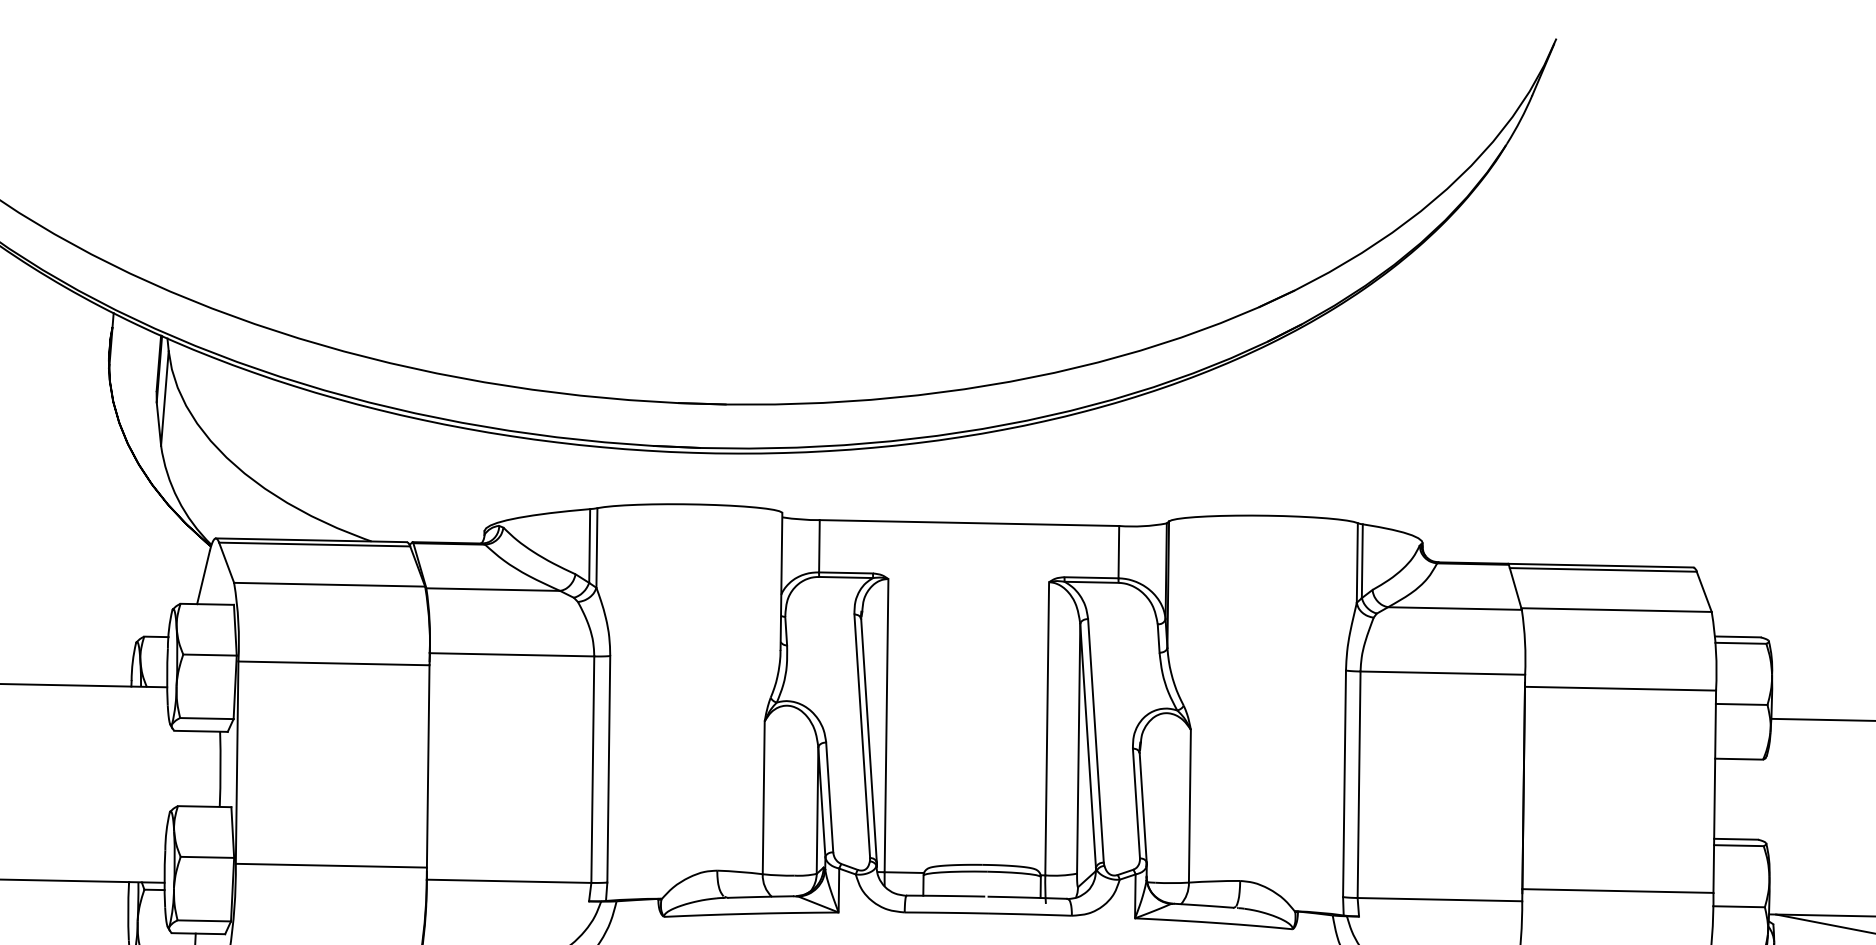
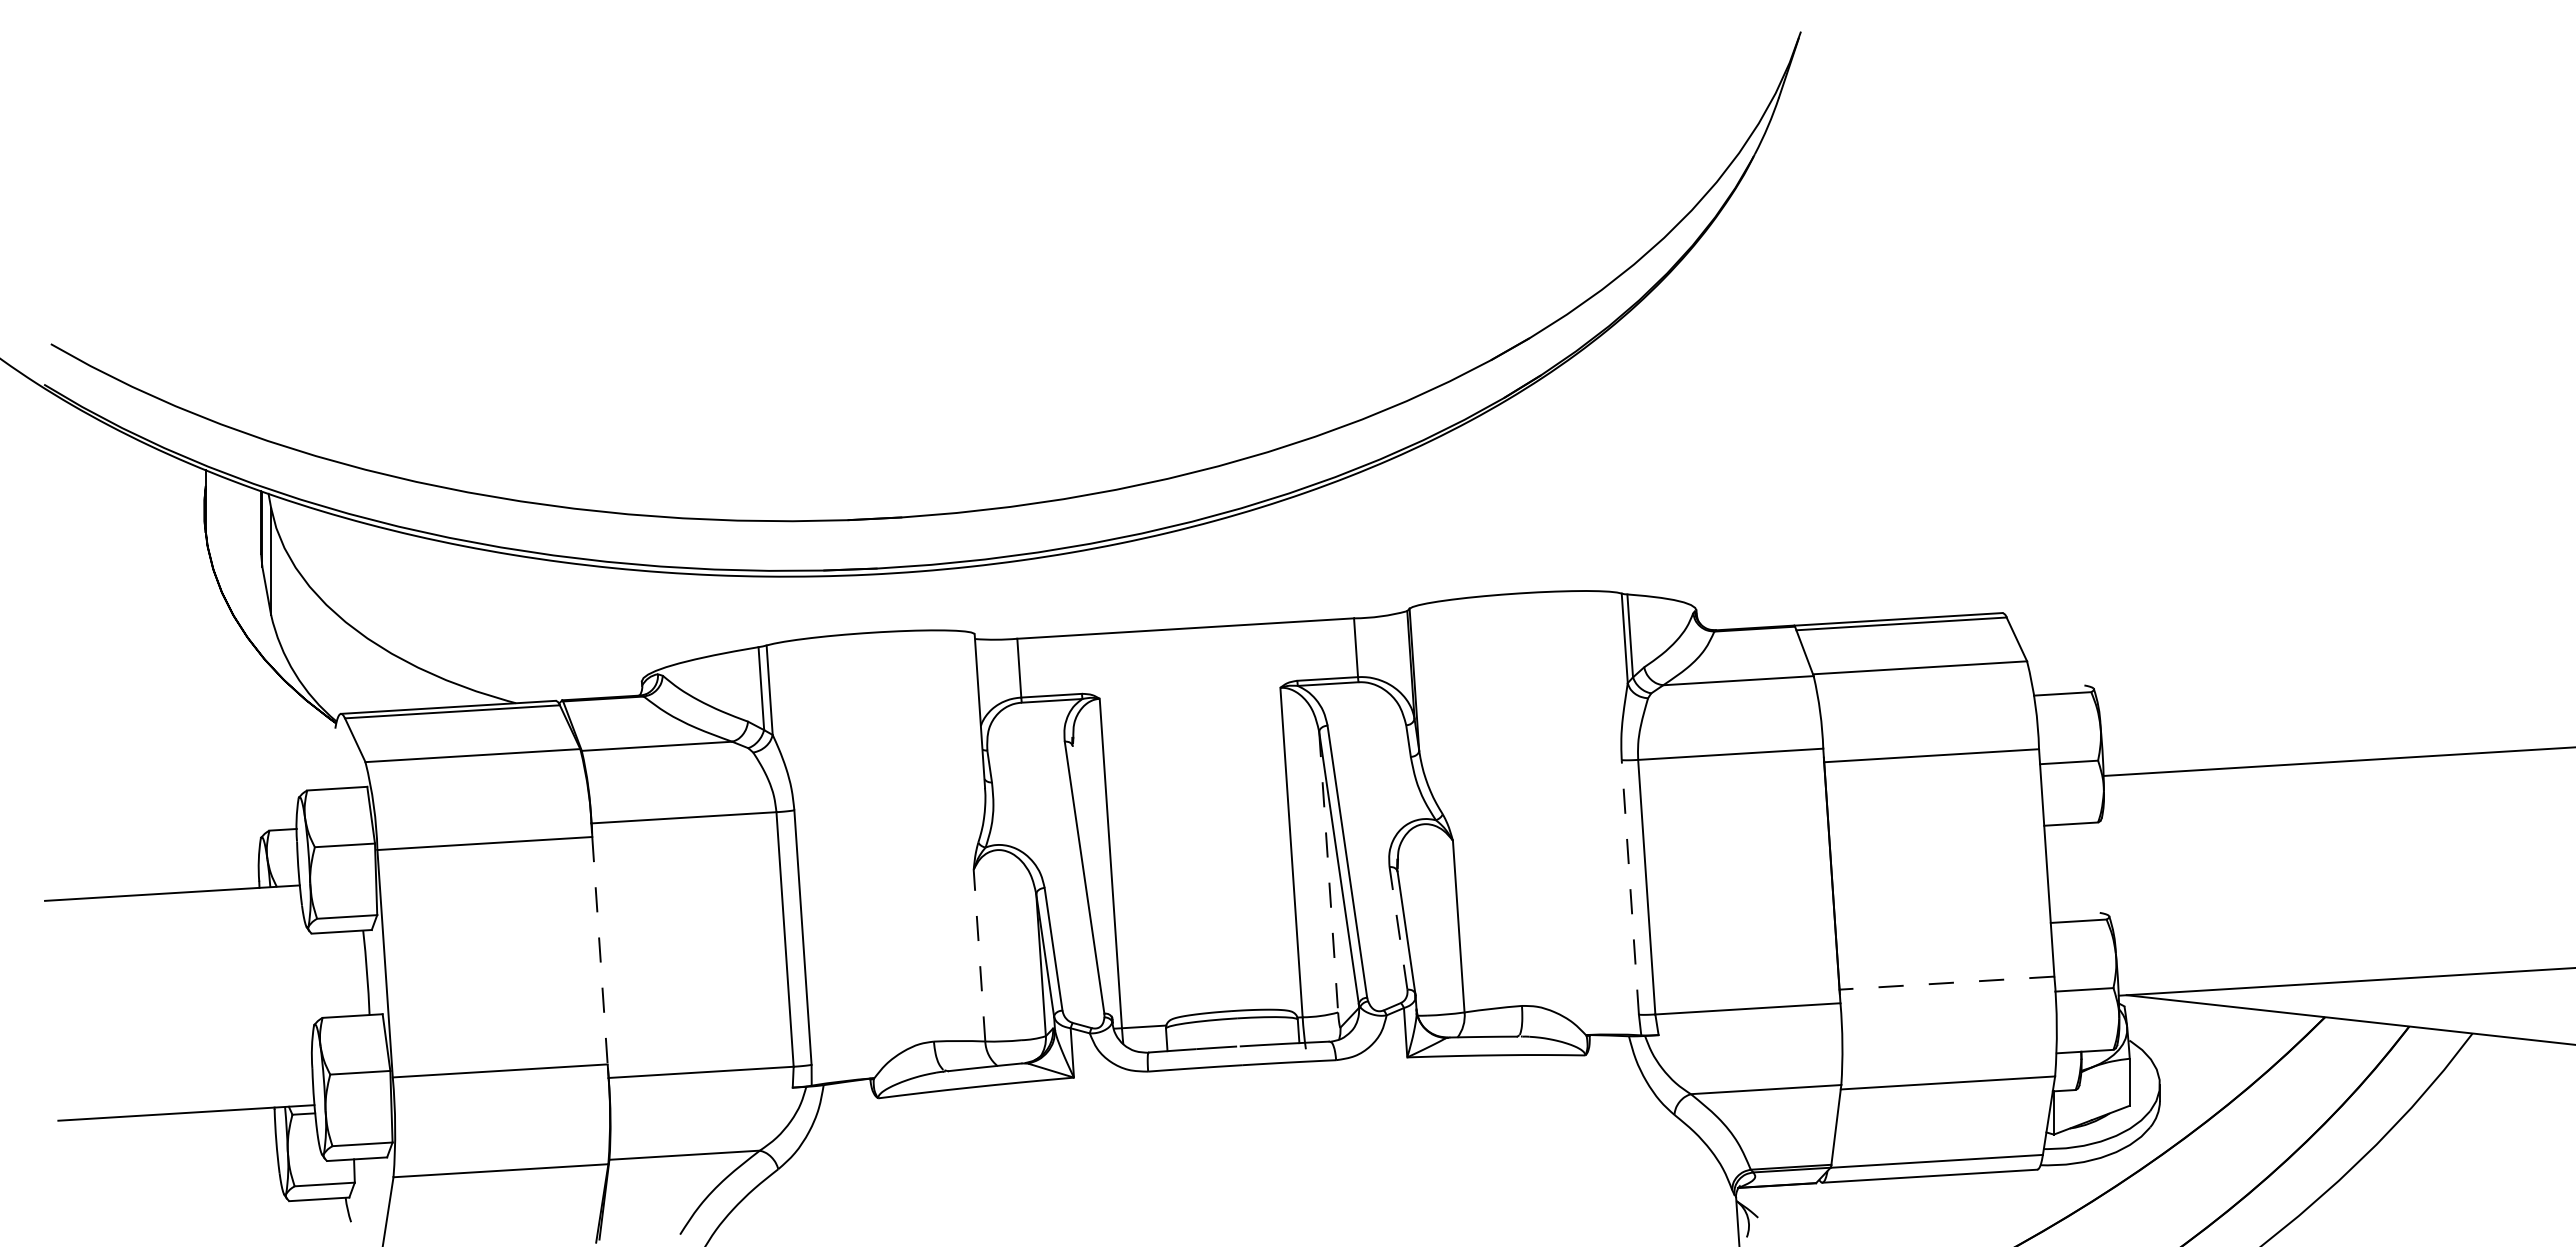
line: (203, 577) -> (330, 758), removed
line: (1737, 636) -> (2058, 686), removed
line: (868, 741) -> (1092, 882), removed
line: (1078, 749) -> (1328, 872), solid -> dashed
line: (427, 766) -> (599, 950), solid -> dashed
line: (1344, 783) -> (1630, 887), solid -> dashed
line: (763, 797) -> (979, 955), solid -> dashed
line: (1136, 803) -> (1398, 928), solid -> dashed
line: (1735, 838) -> (2074, 913), removed
line: (1617, 891) -> (1946, 983), solid -> dashed

